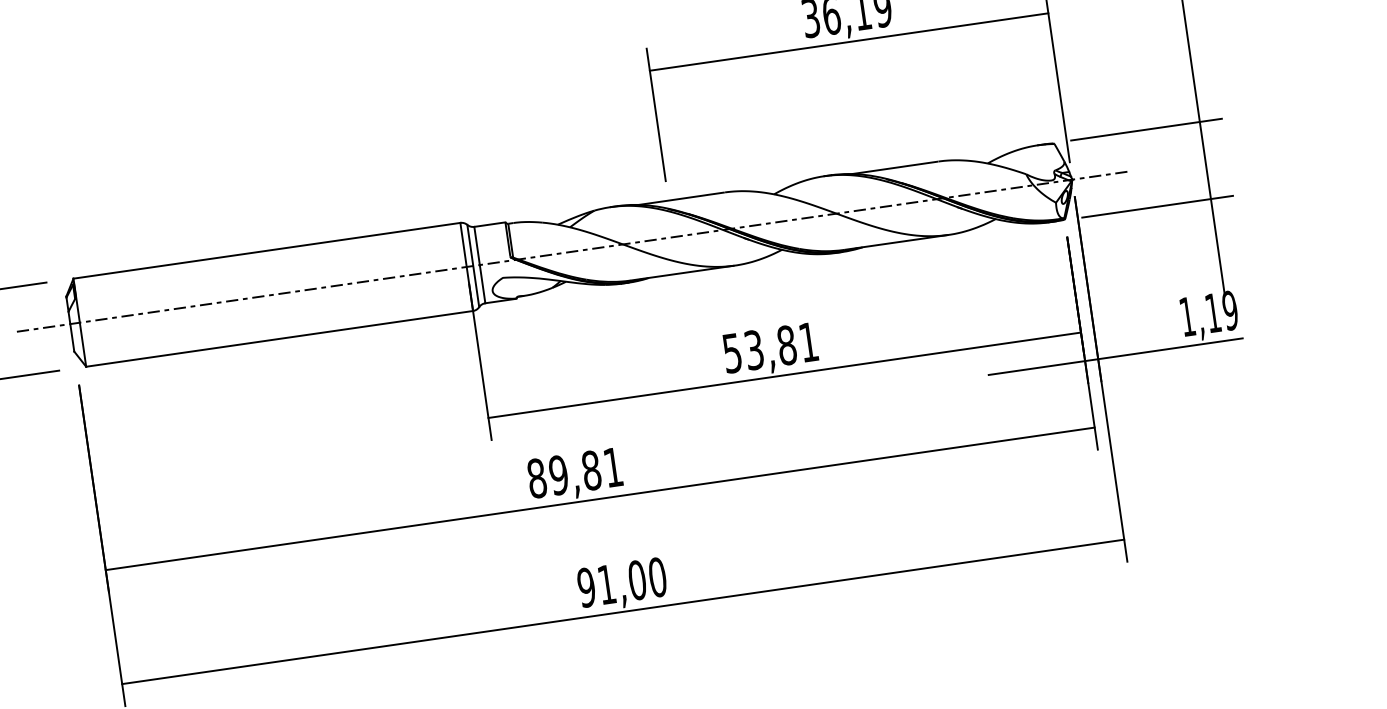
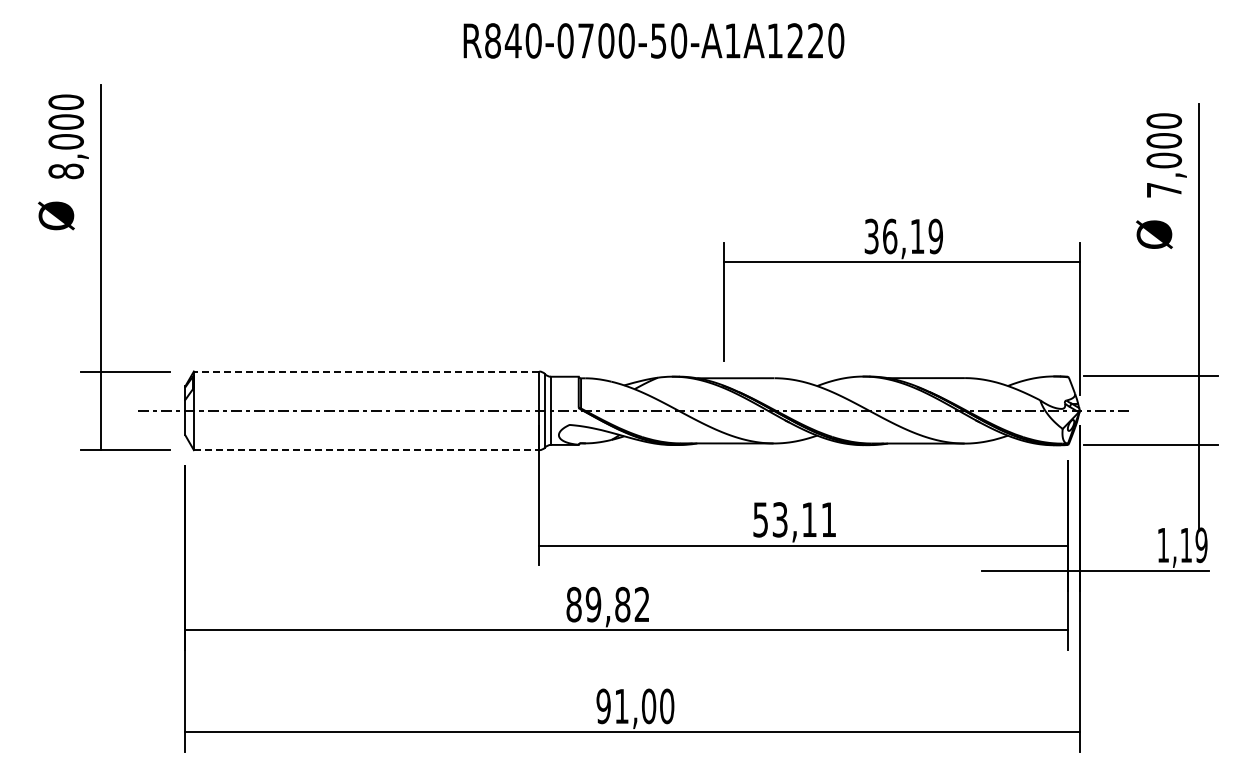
line: (266, 250) -> (366, 371), solid -> dashed
line: (279, 339) -> (366, 450), solid -> dashed
text: (786, 345) -> (809, 519), 53,81 -> 53,11
text: (612, 466) -> (641, 603), 89,81 -> 89,82

